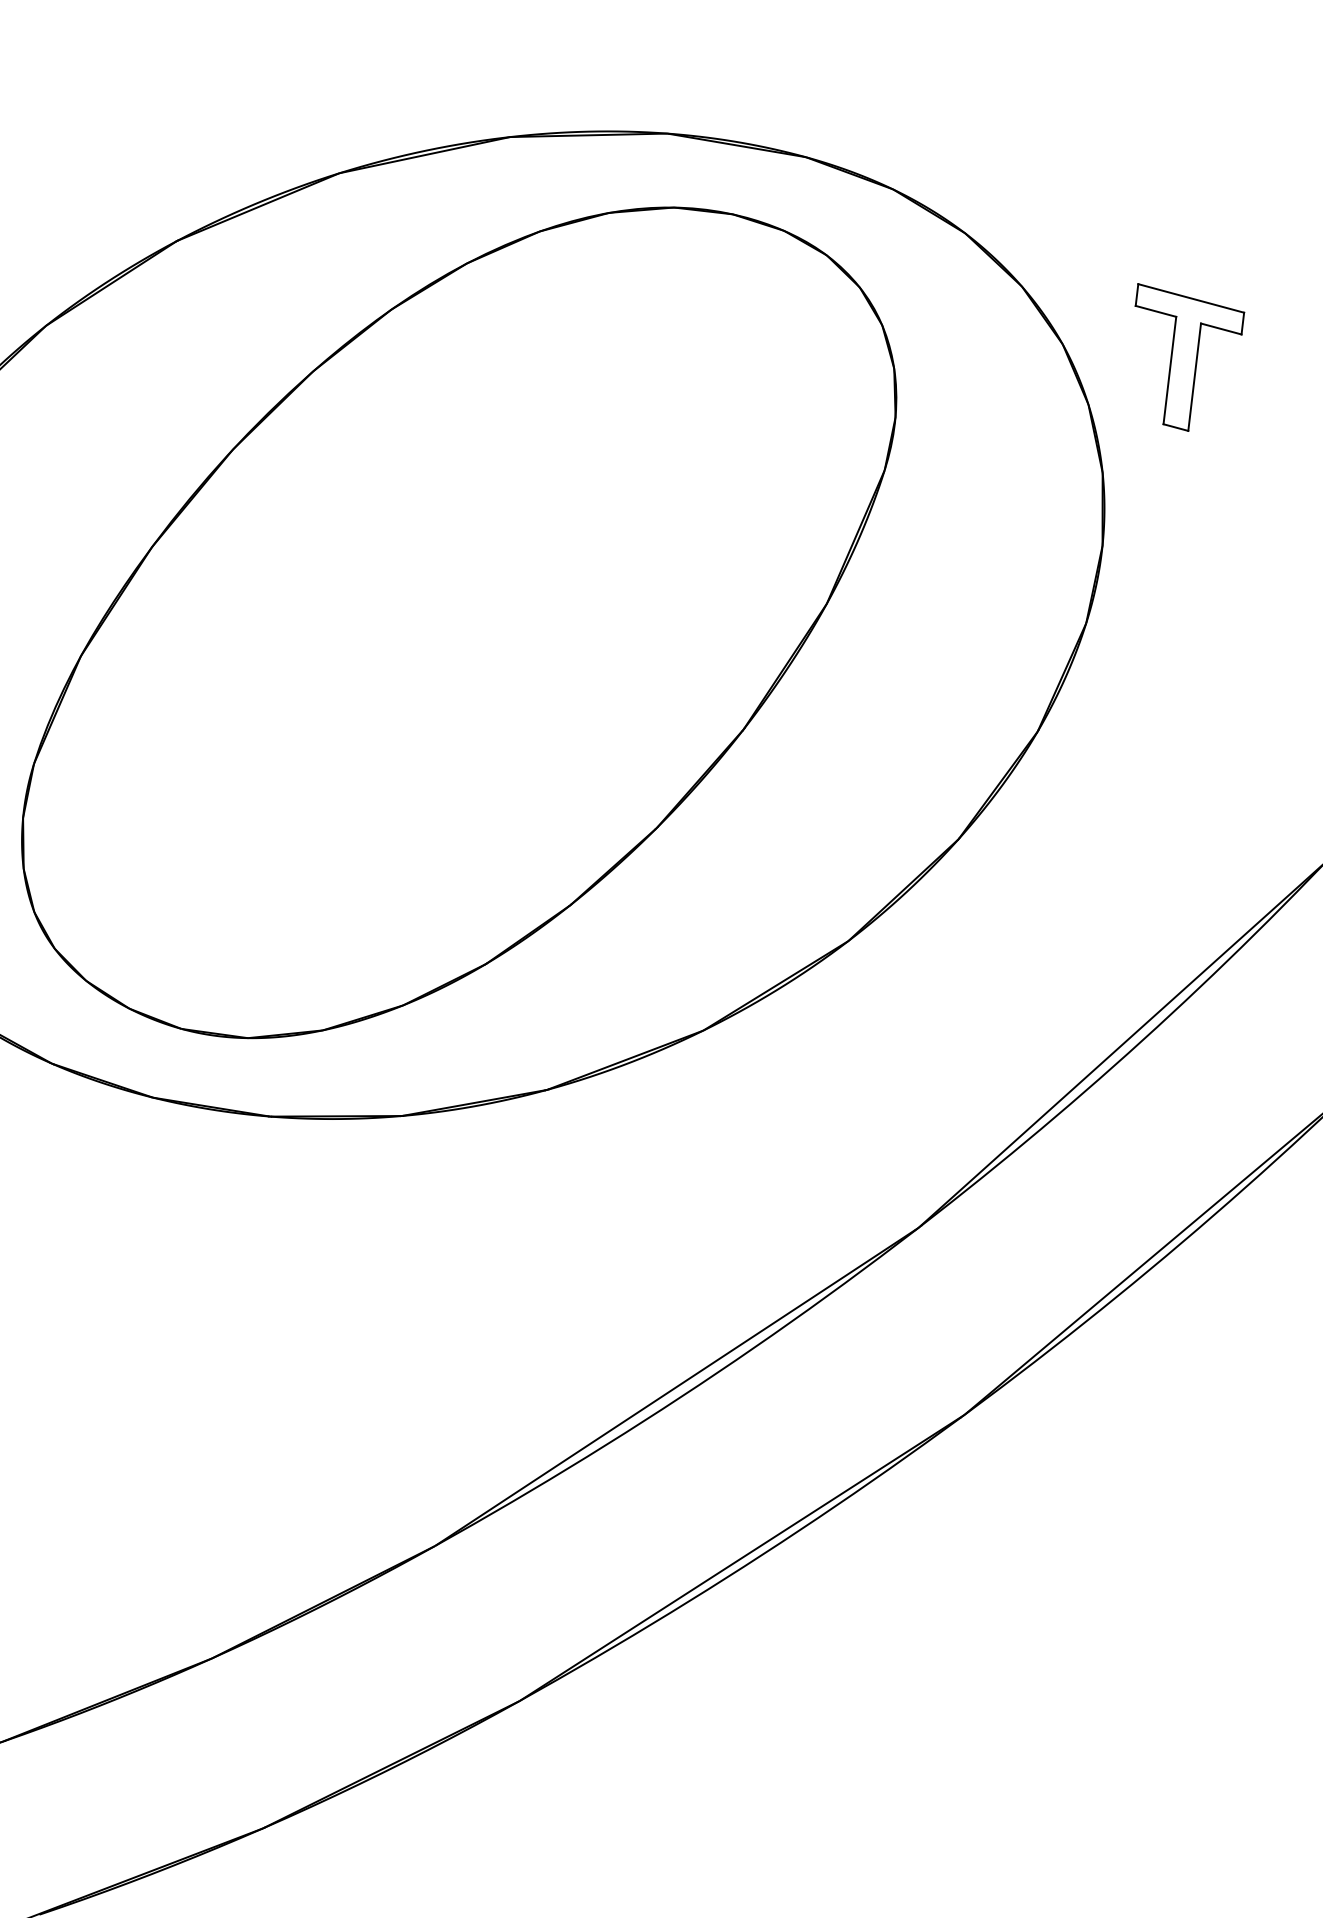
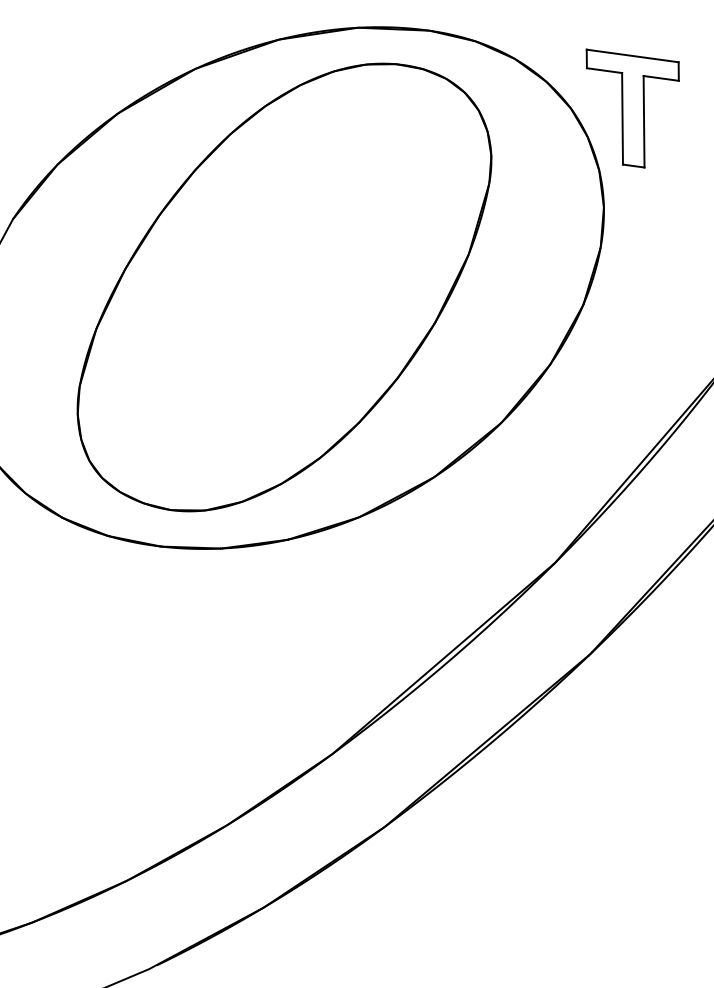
part: (1183, 359) -> (632, 108), size x1.67

